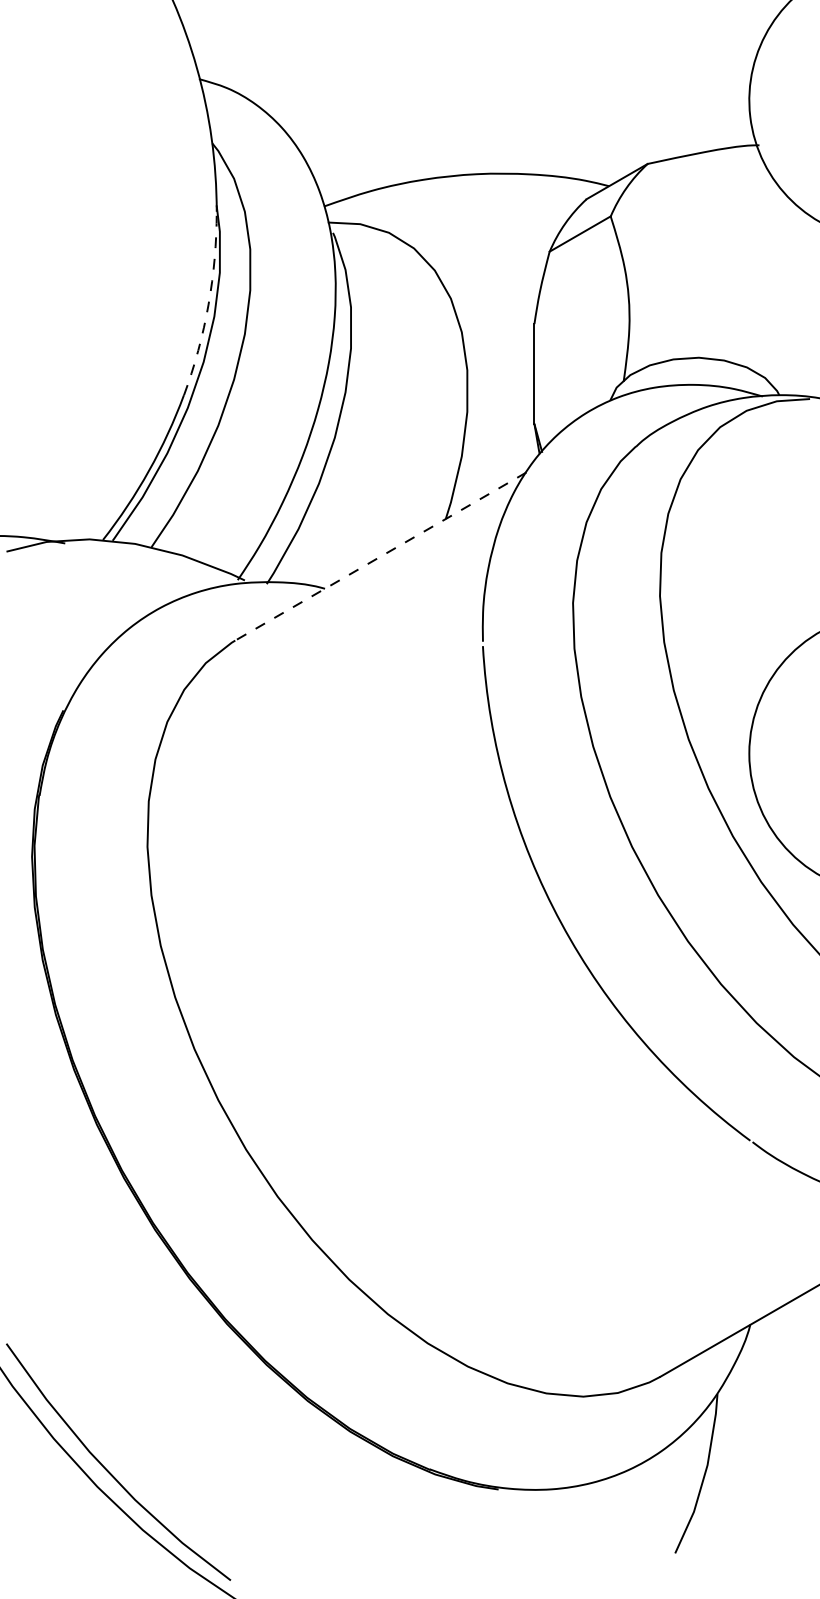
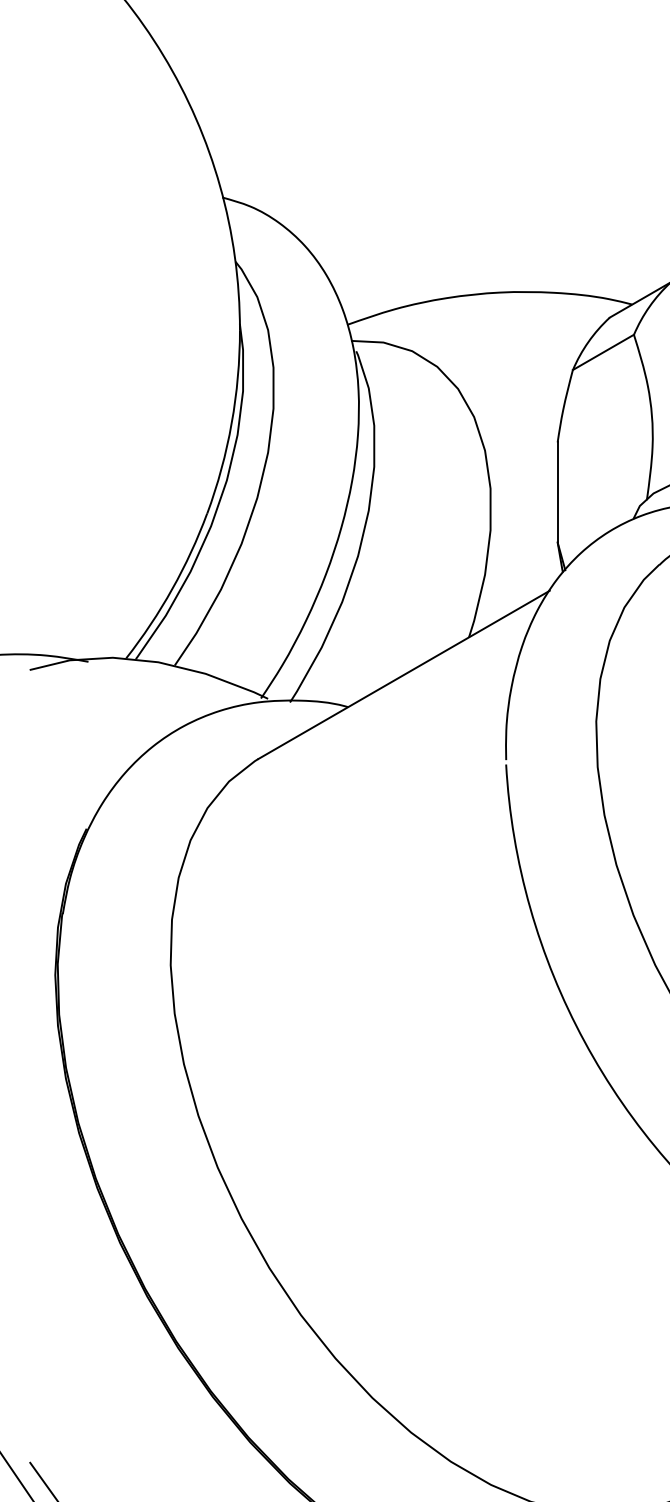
arc: (208, 304) -> (231, 422), dashed -> solid
line: (380, 556) -> (403, 674), dashed -> solid

